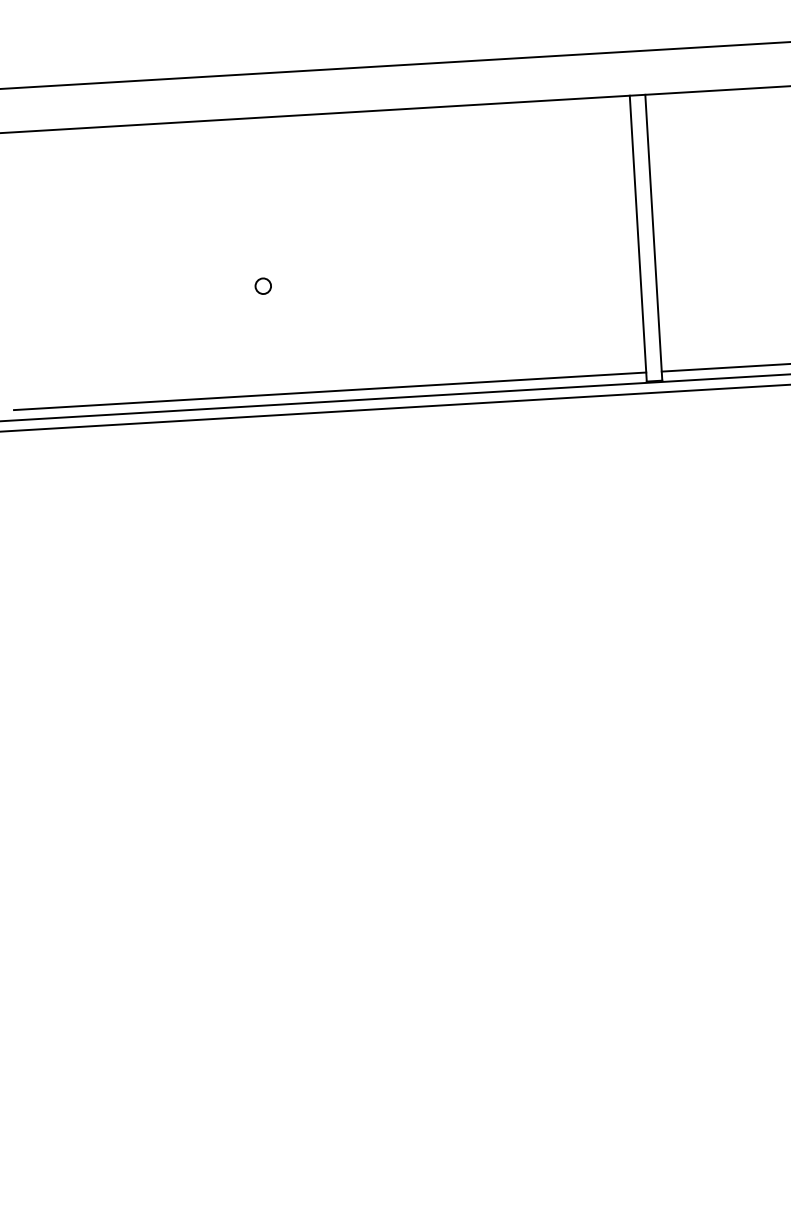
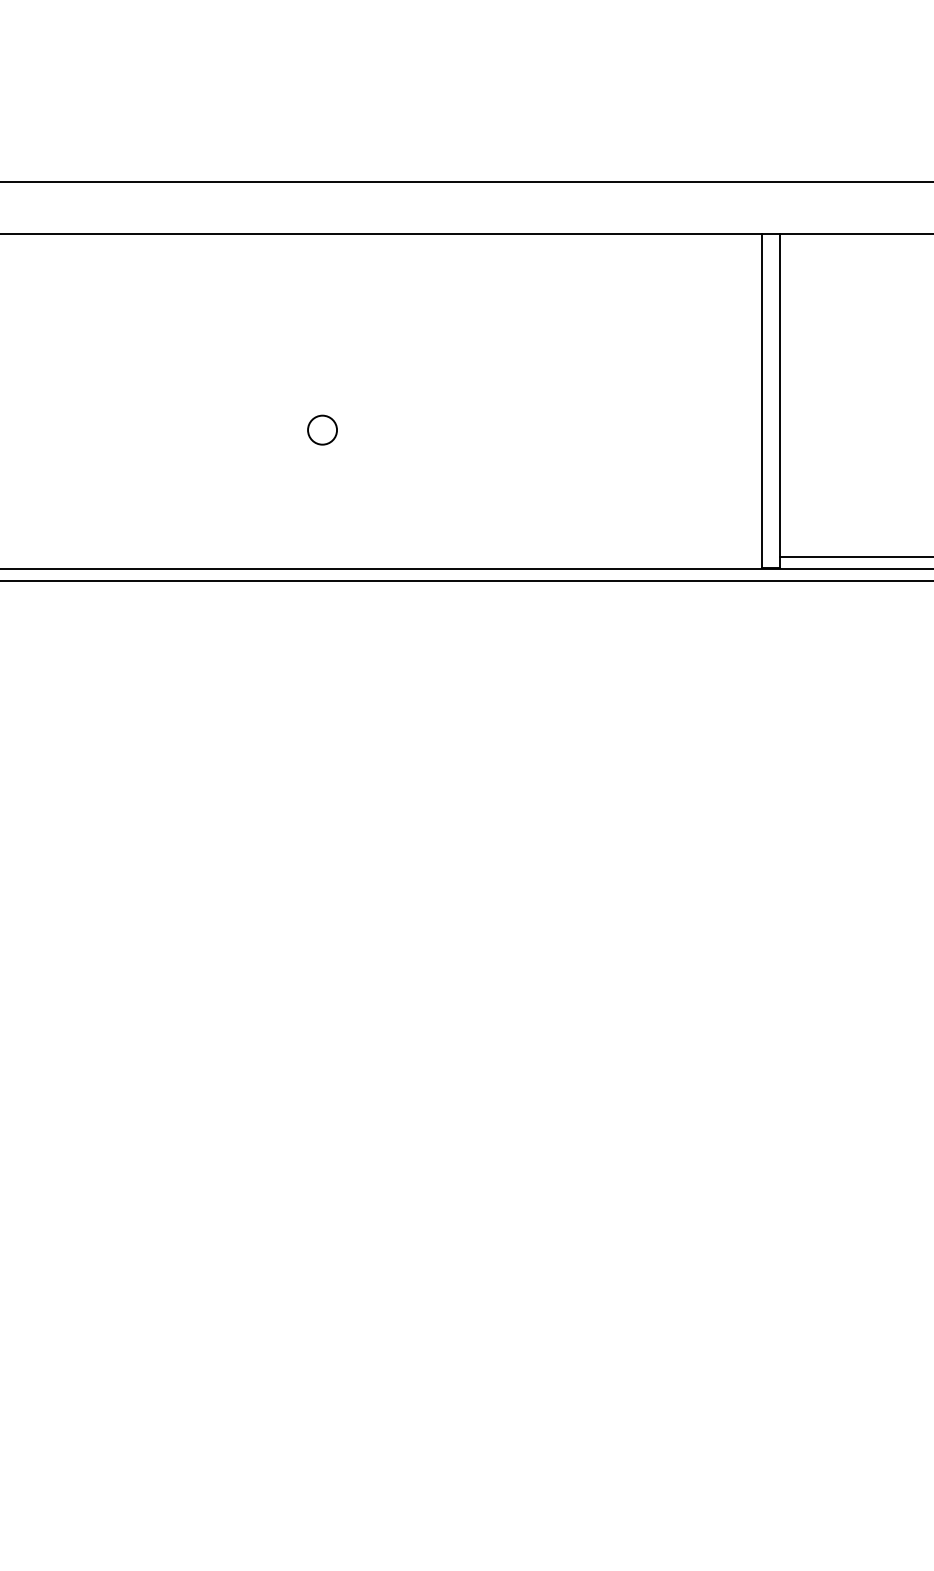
circle: (263, 285) -> (322, 429), size x1.6
line: (329, 390) -> (392, 556), removed

